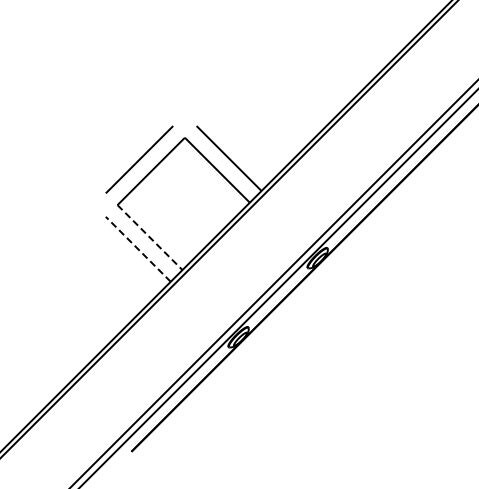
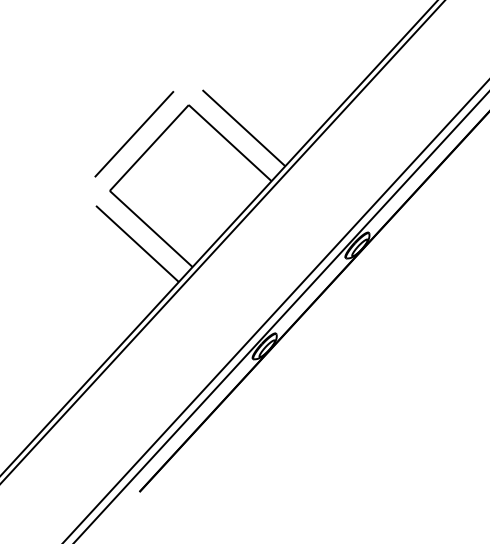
line: (150, 237) -> (151, 228), dashed -> solid
line: (138, 249) -> (137, 244), dashed -> solid

